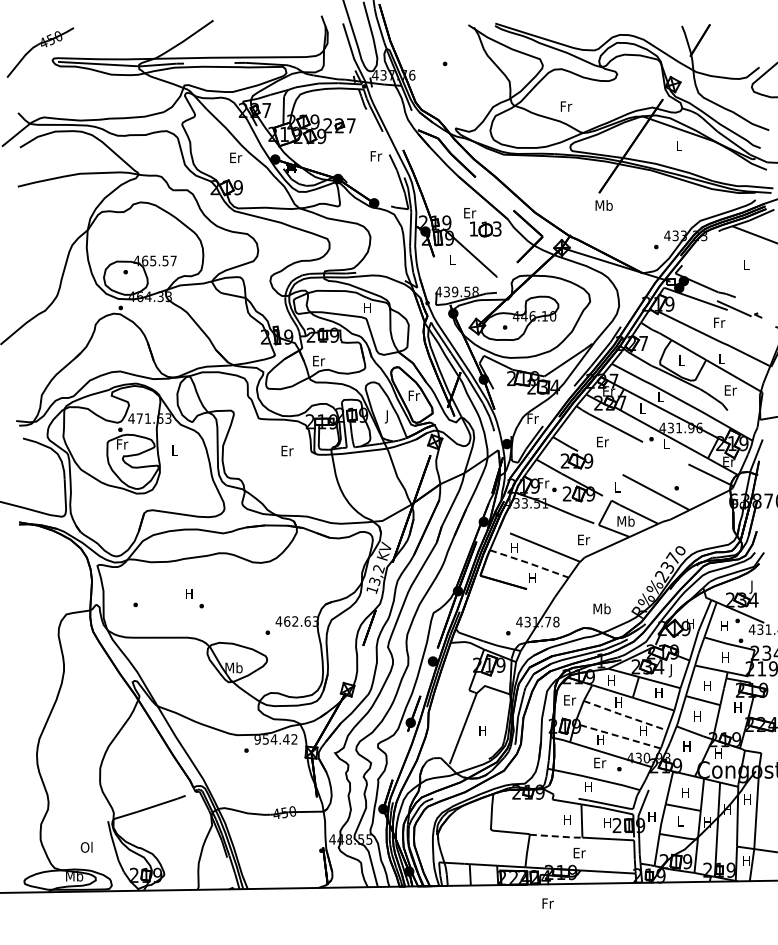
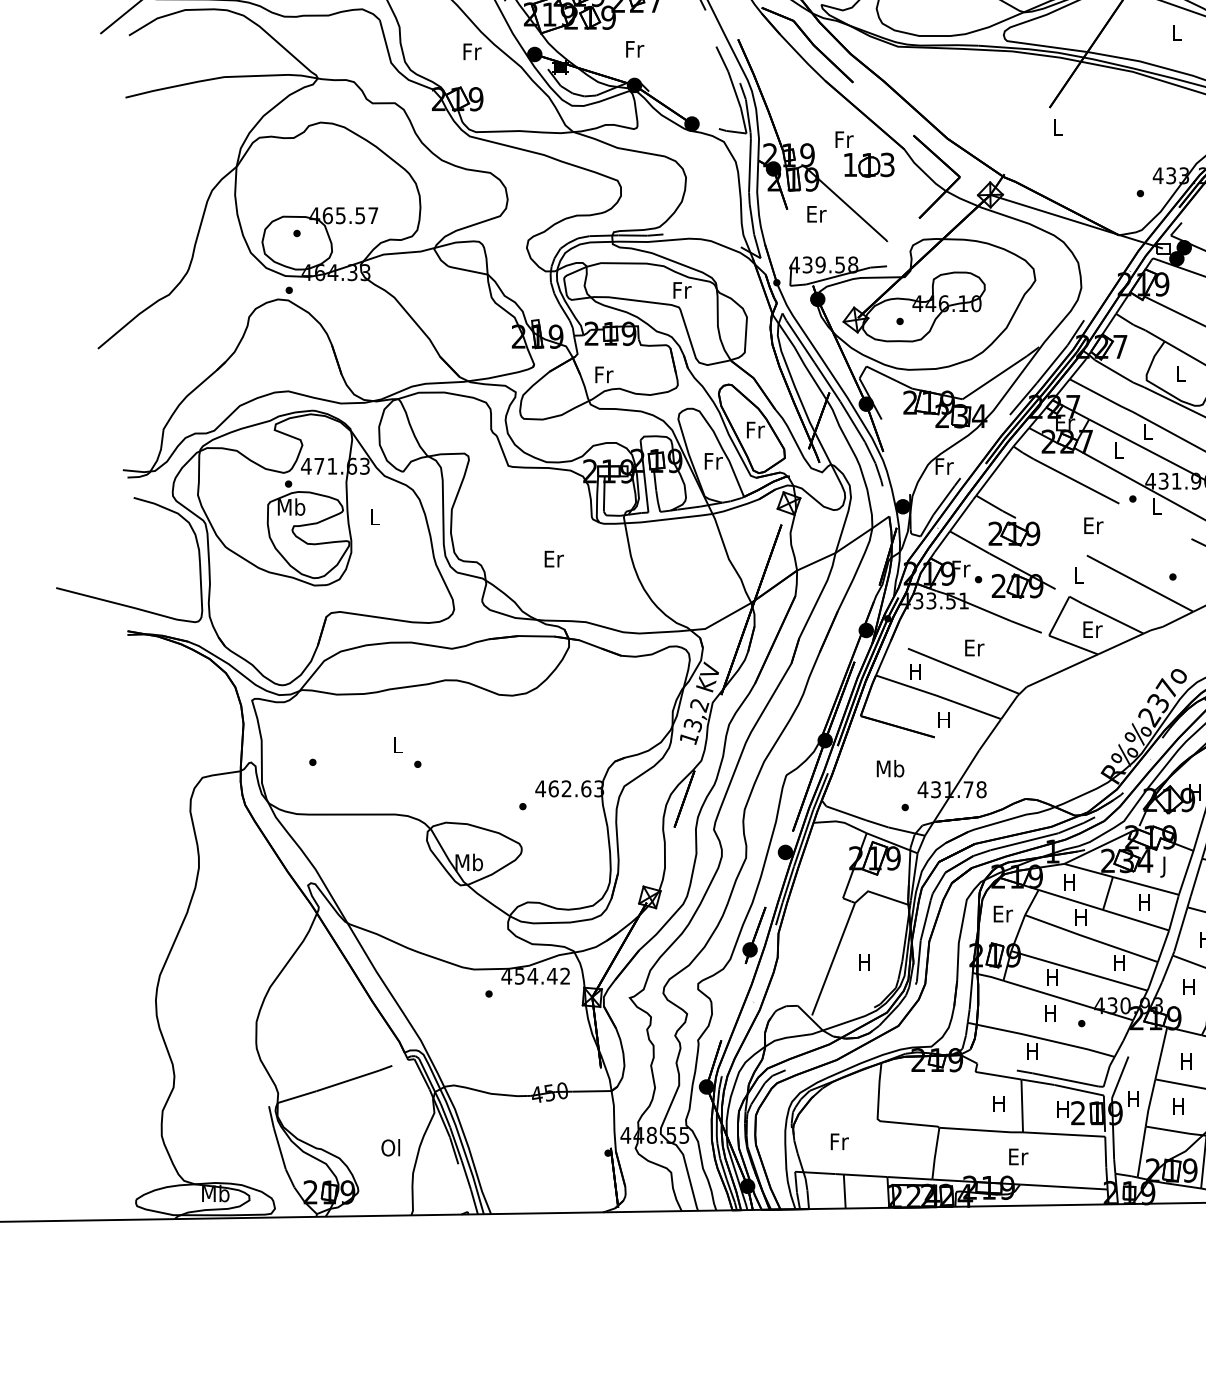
text: (376, 156) -> (635, 49), moved
text: (236, 157) -> (473, 51), Er -> Fr
text: (603, 205) -> (1056, 127), Mb -> L
text: (470, 213) -> (845, 140), Er -> Fr
text: (452, 259) -> (816, 213), L -> Er
text: (367, 307) -> (681, 289), H -> Fr
text: (319, 361) -> (605, 375), Er -> Fr
text: (387, 416) -> (713, 462), J -> Fr
text: (602, 441) -> (1093, 524), moved
text: (121, 443) -> (290, 505), Fr -> Mb
text: (287, 450) -> (554, 558), moved
text: (625, 520) -> (1091, 628), Mb -> Er
text: (584, 539) -> (975, 647), moved
line: (529, 563) -> (938, 696), dashed -> solid
text: (189, 593) -> (398, 744), H -> L
text: (601, 608) -> (889, 768), moved
line: (625, 715) -> (1091, 938), dashed -> solid
line: (617, 736) -> (1078, 971), dashed -> solid
text: (257, 739) -> (506, 976), 954.42 -> 454.42
text: (600, 762) -> (1051, 1012), Er -> H
text: (680, 821) -> (1178, 1106), L -> H
line: (556, 836) -> (981, 1130), dashed -> solid
text: (86, 847) -> (390, 1148), moved
text: (547, 903) -> (838, 1141), moved

